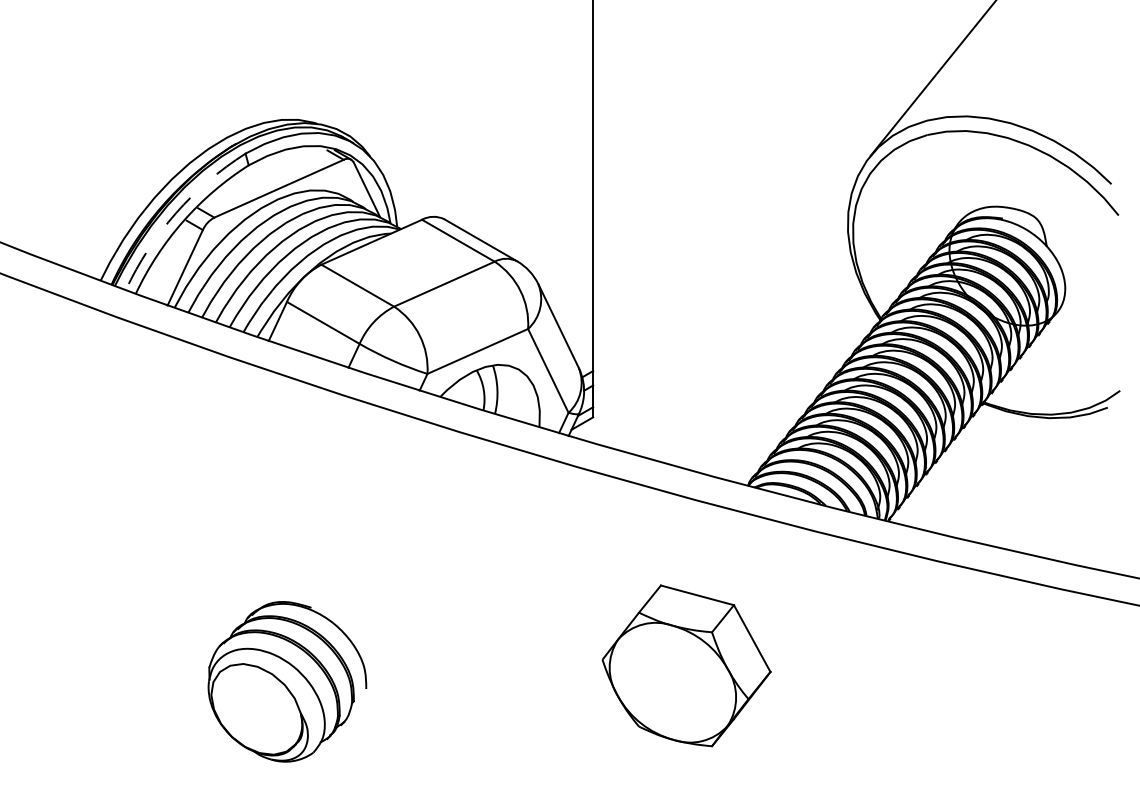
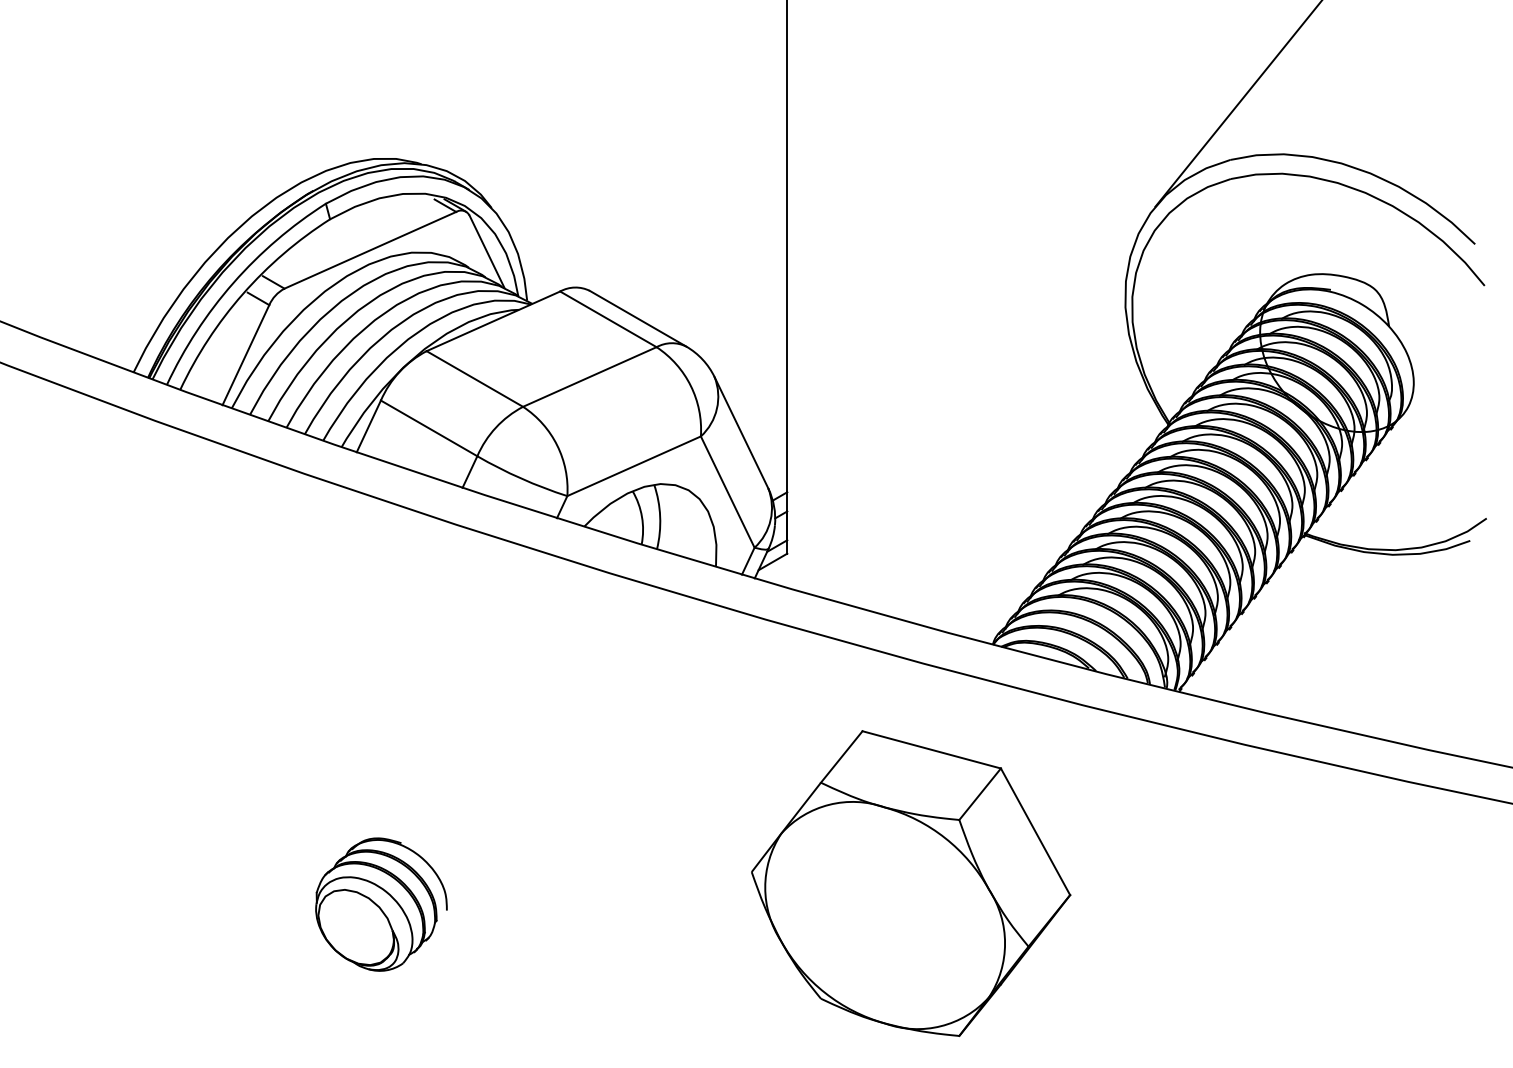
arc: (175, 212) -> (233, 282), dashed -> solid
part: (686, 665) -> (911, 883), size x1.43
part: (287, 681) -> (381, 904), size x0.62

